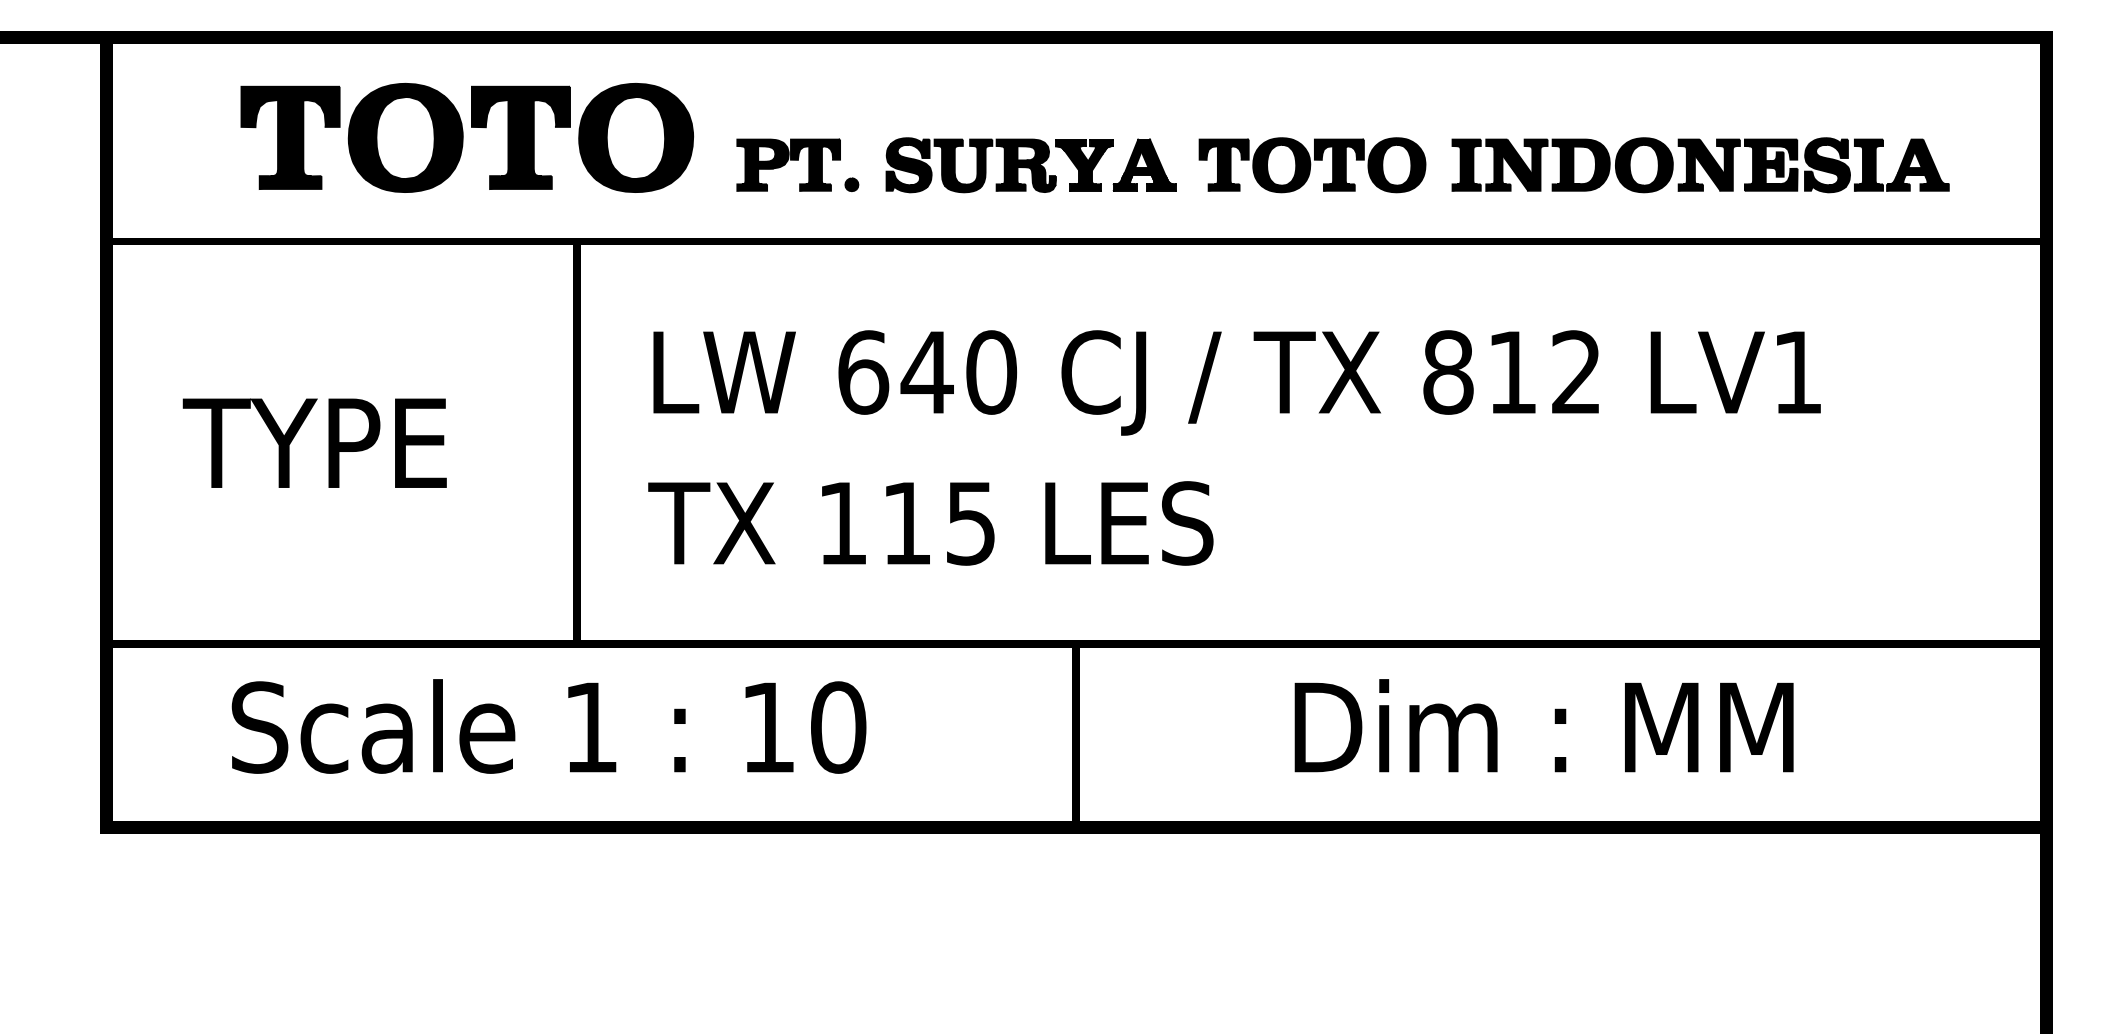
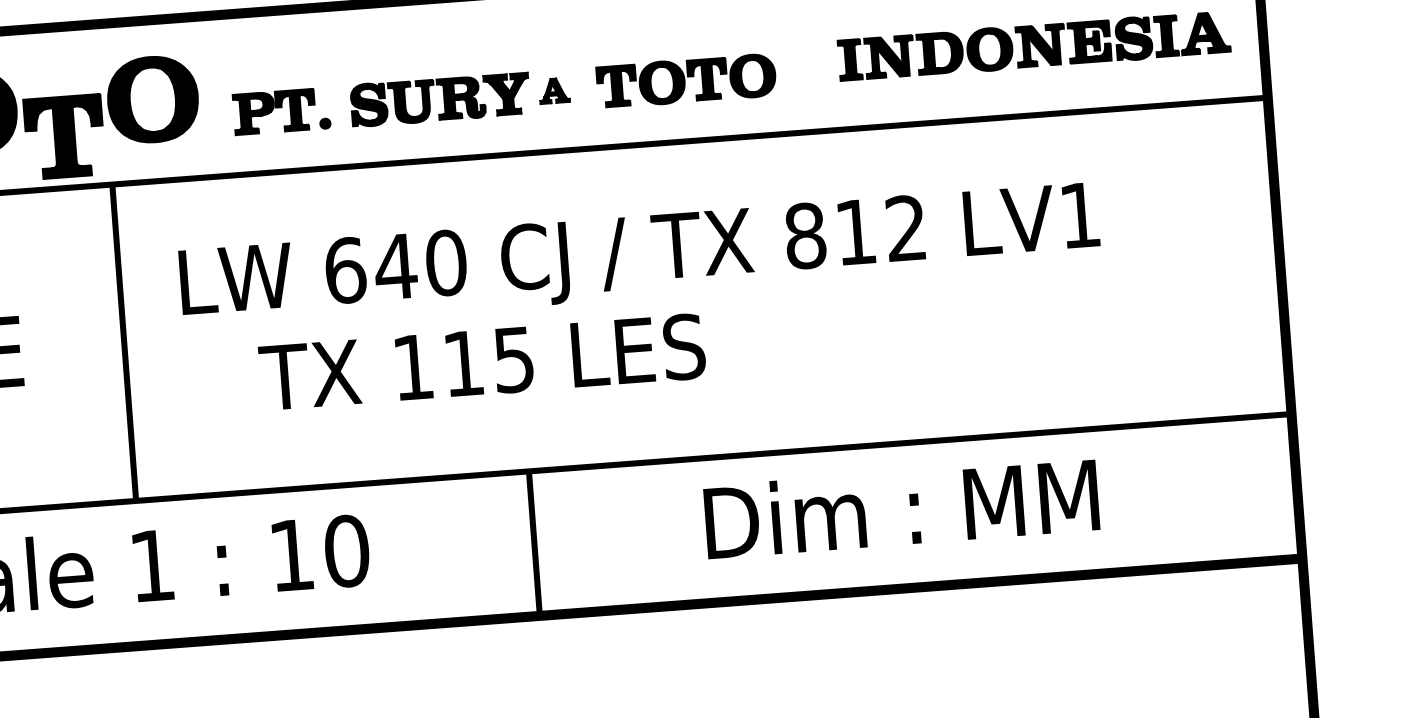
part: (520, 137) -> (64, 136), moved
part: (1144, 164) -> (554, 90), size x0.6
part: (1700, 165) -> (1034, 46), moved
text: (930, 523) -> (482, 362), moved

